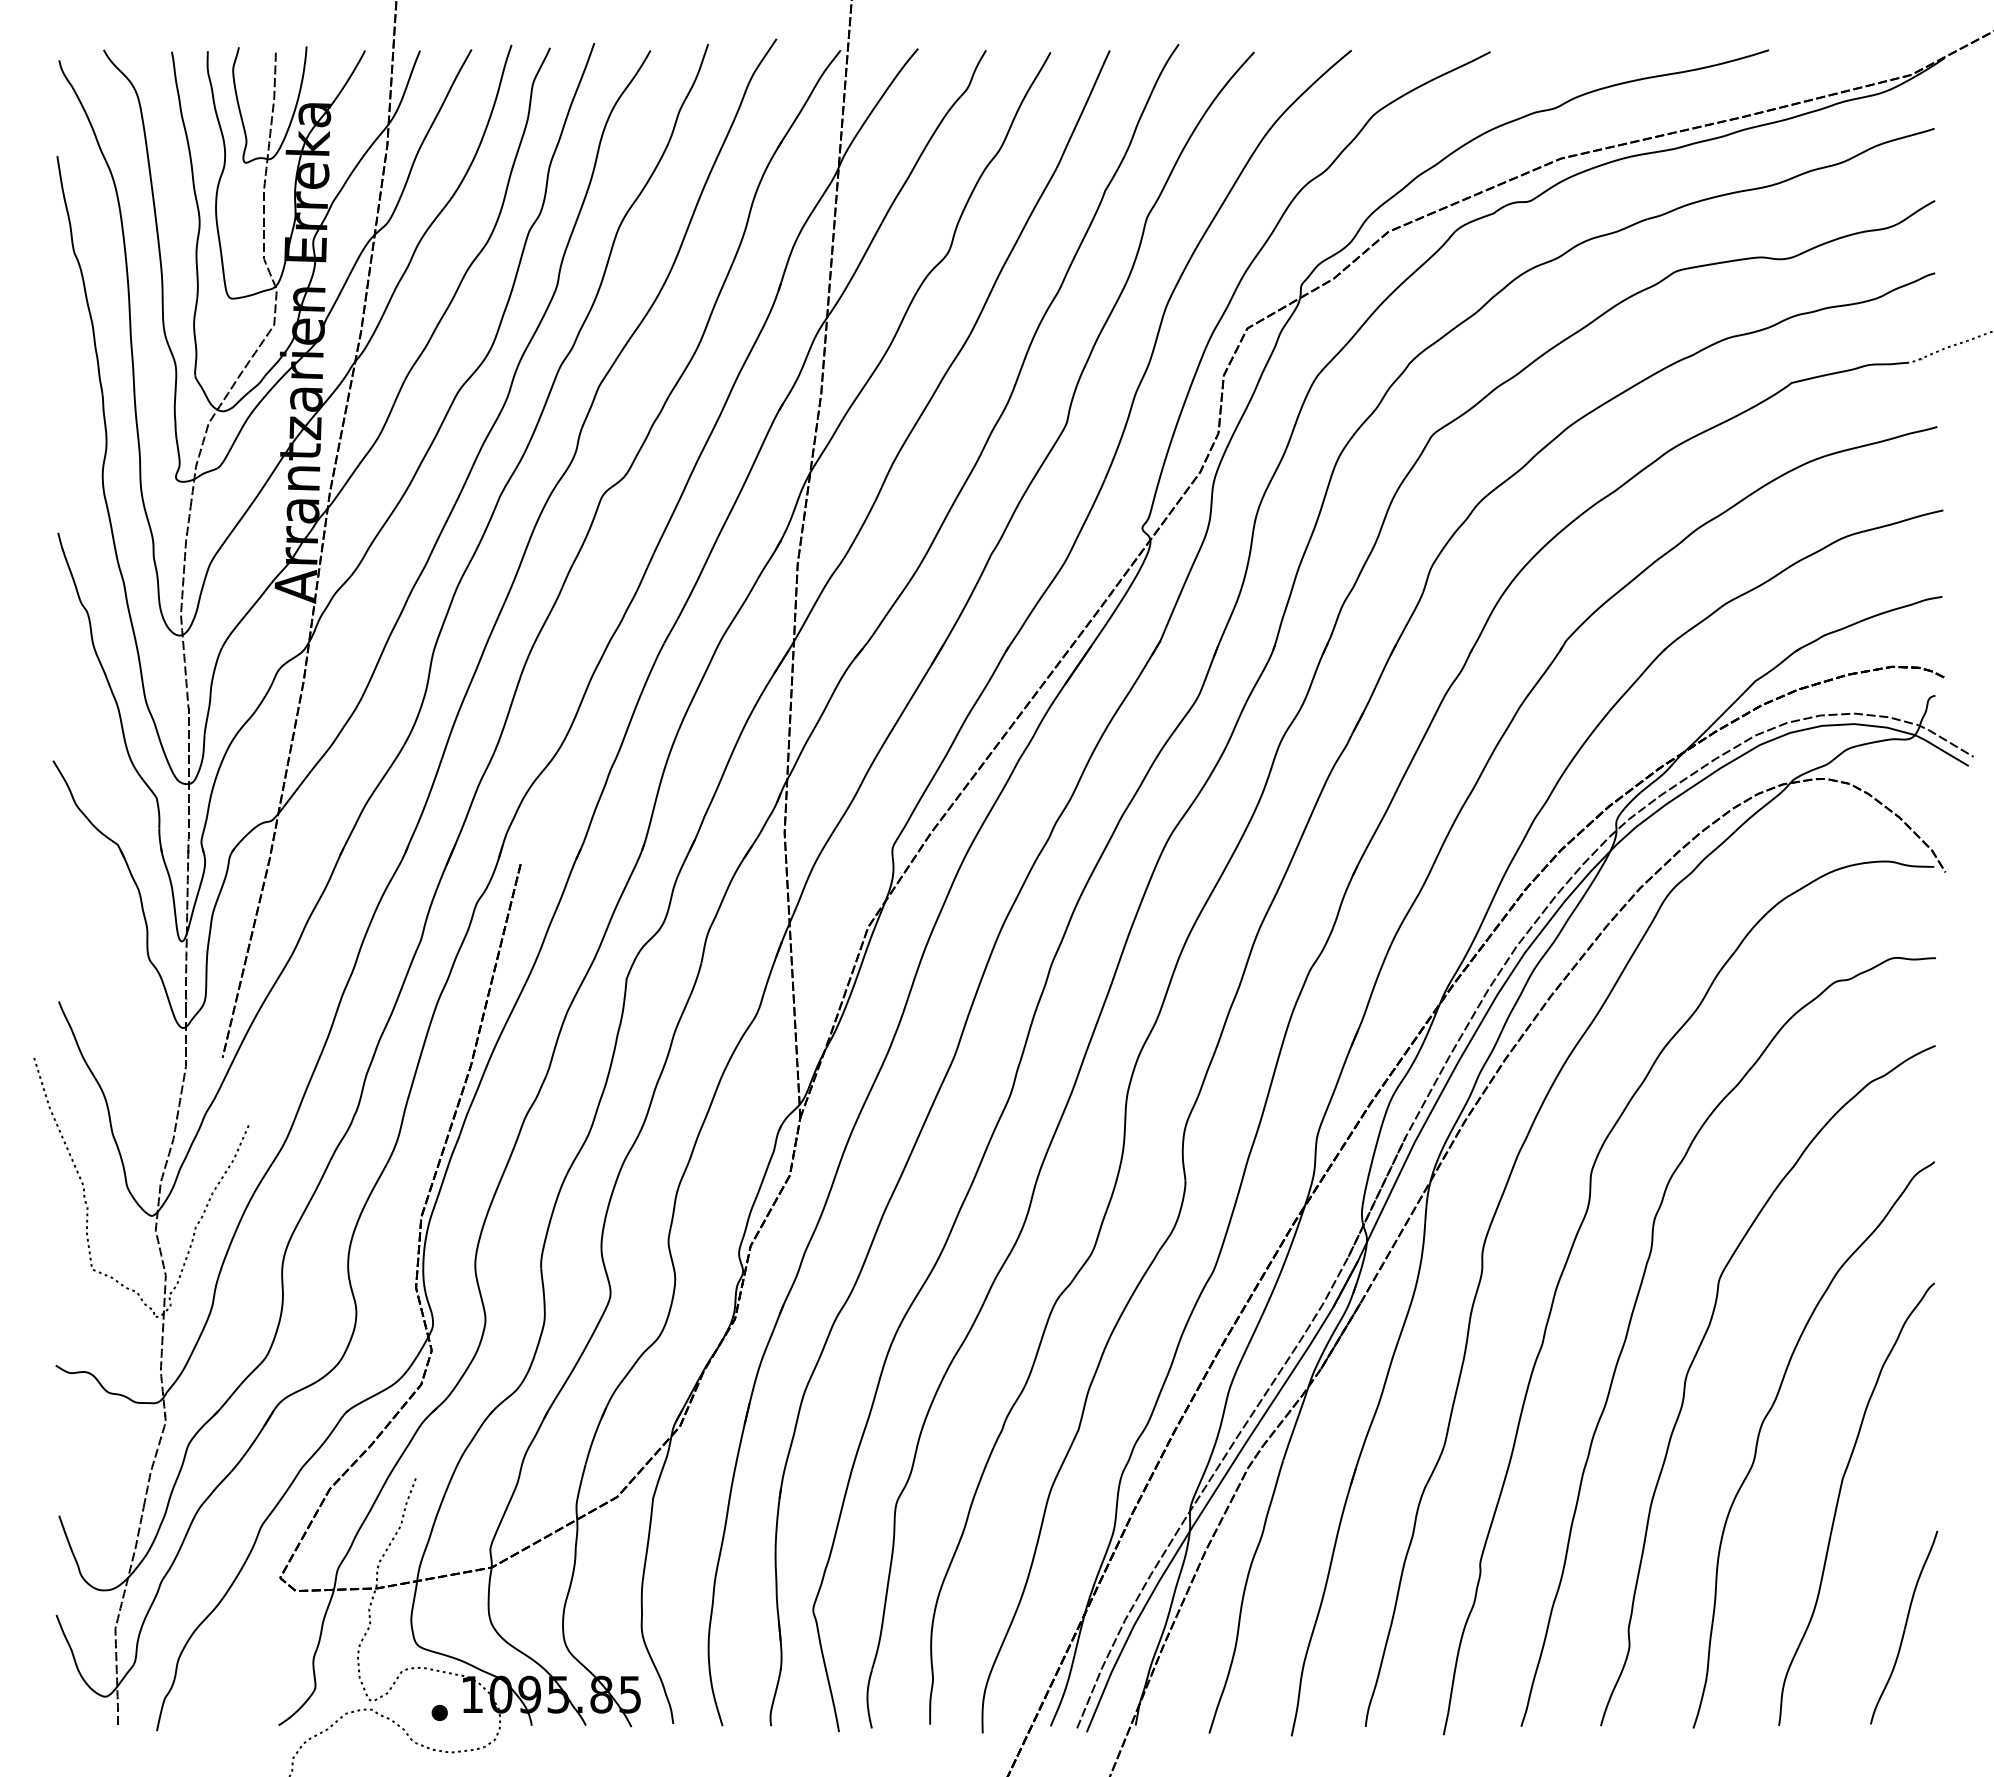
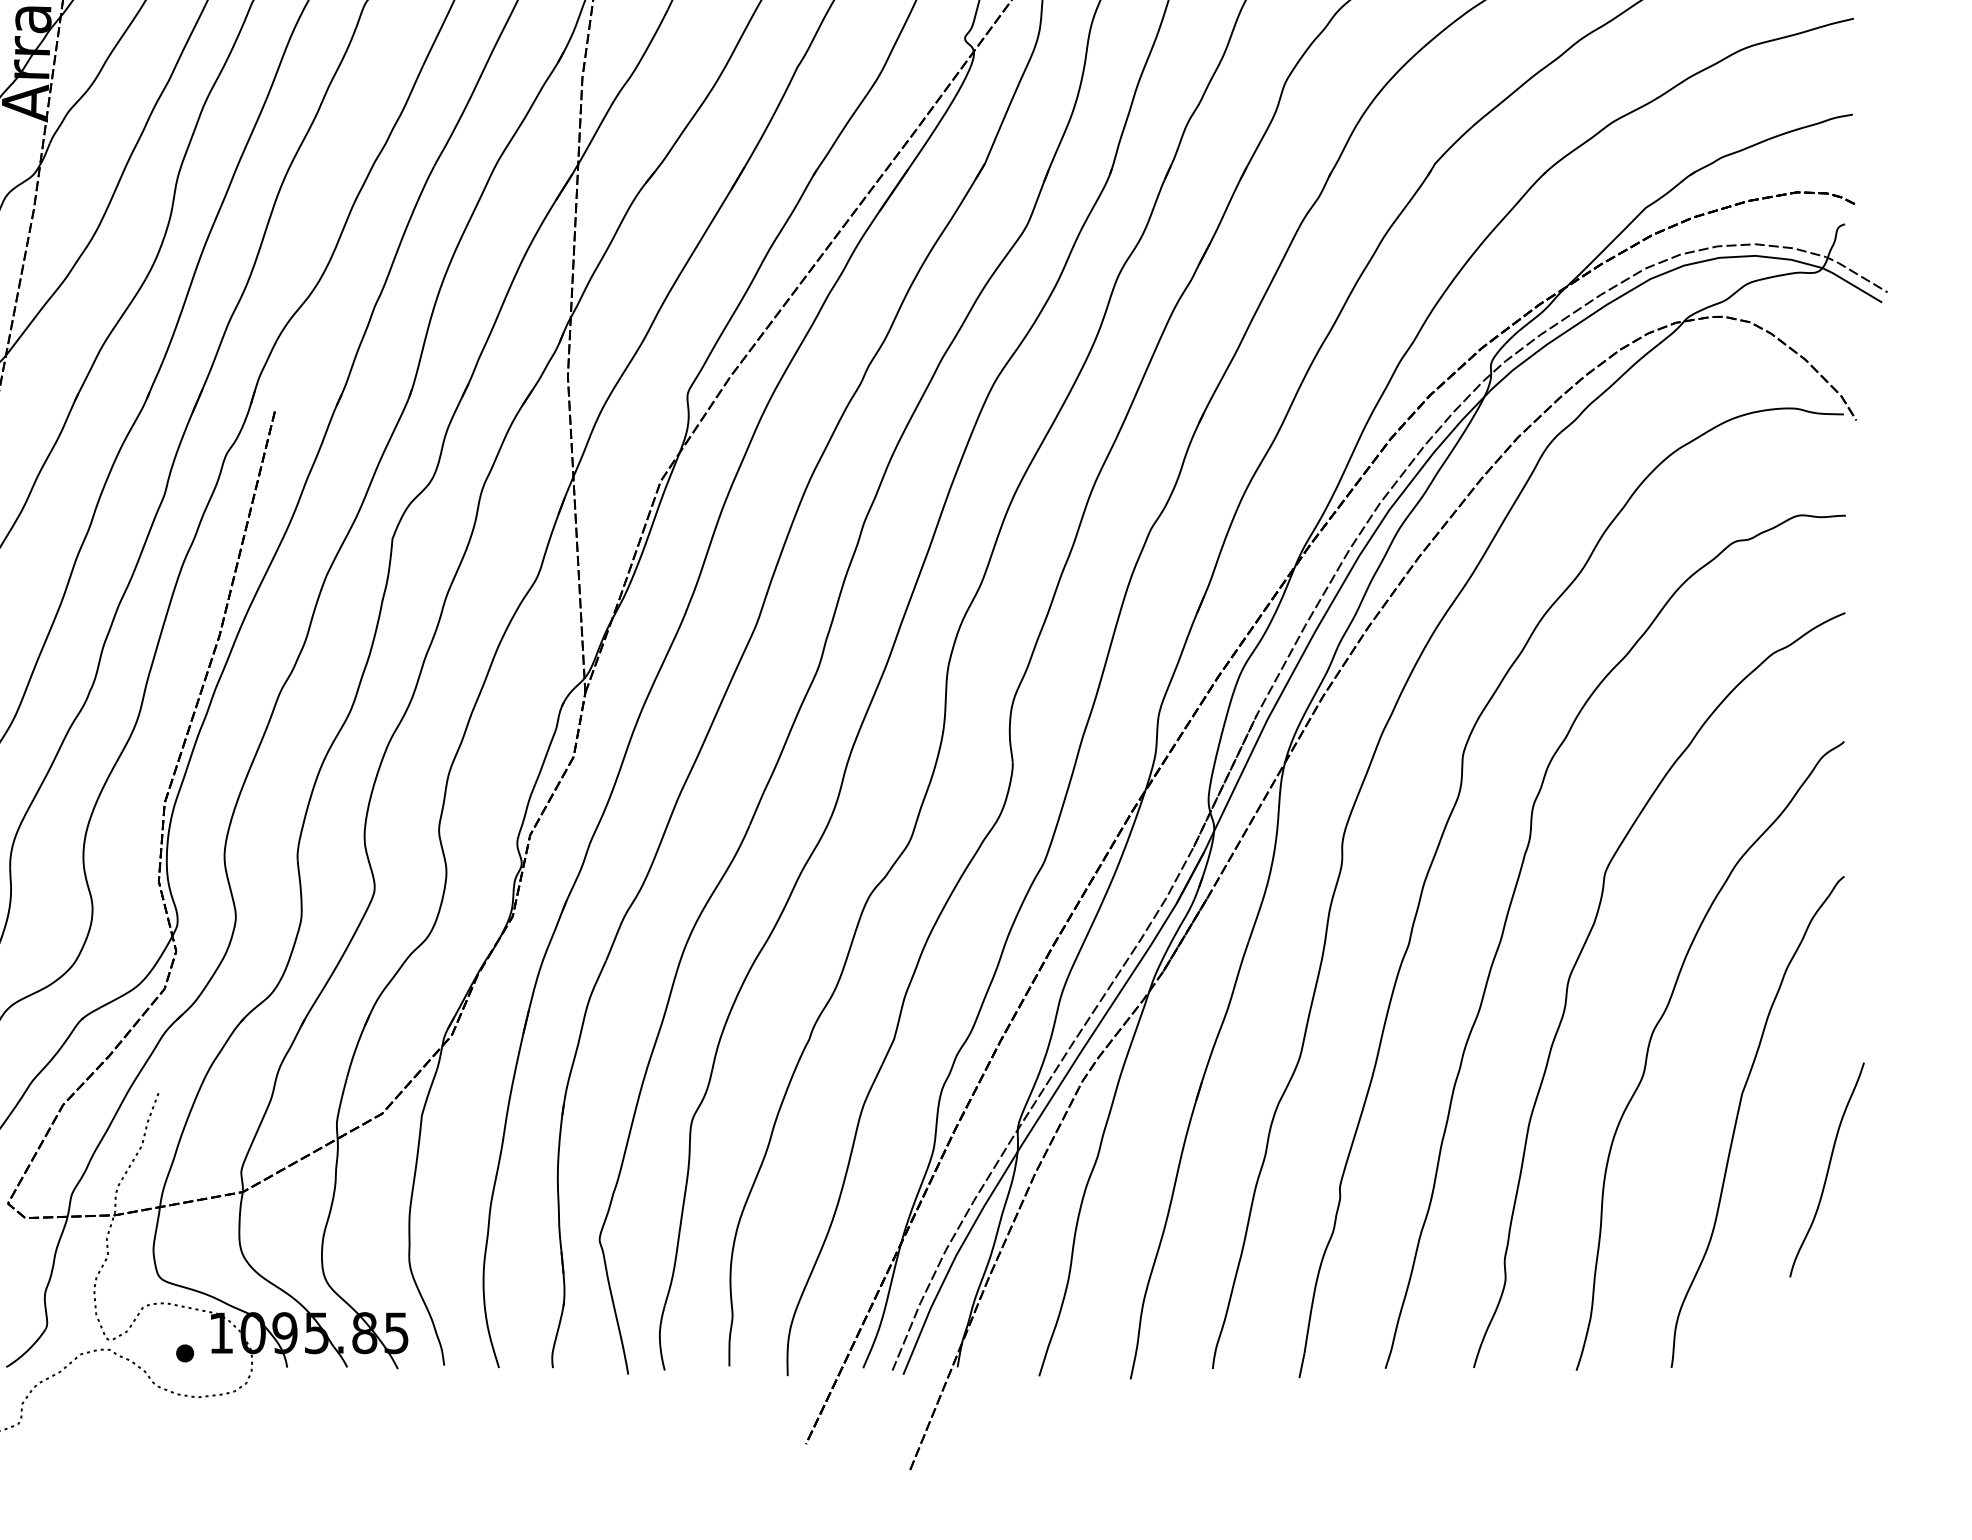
part: (1904, 1627) -> (1827, 1169), moved

